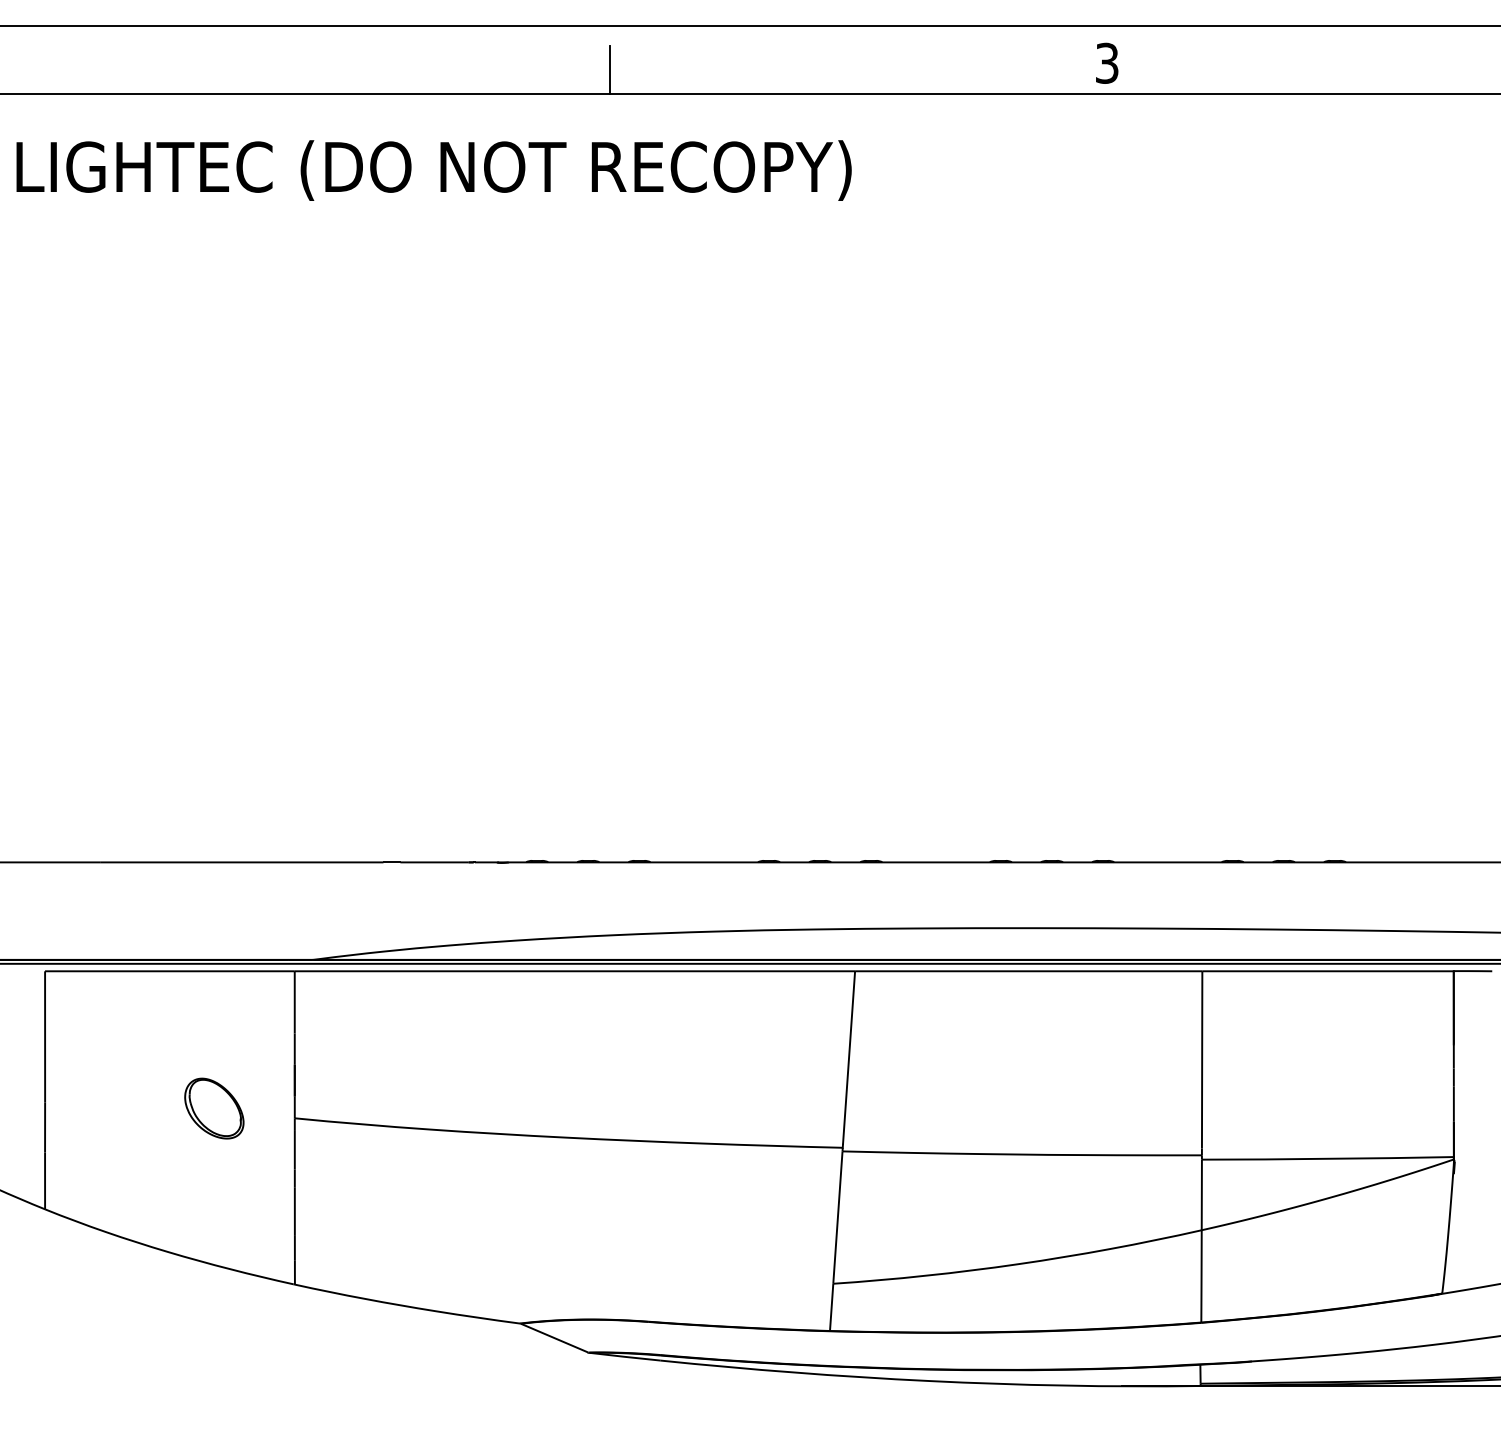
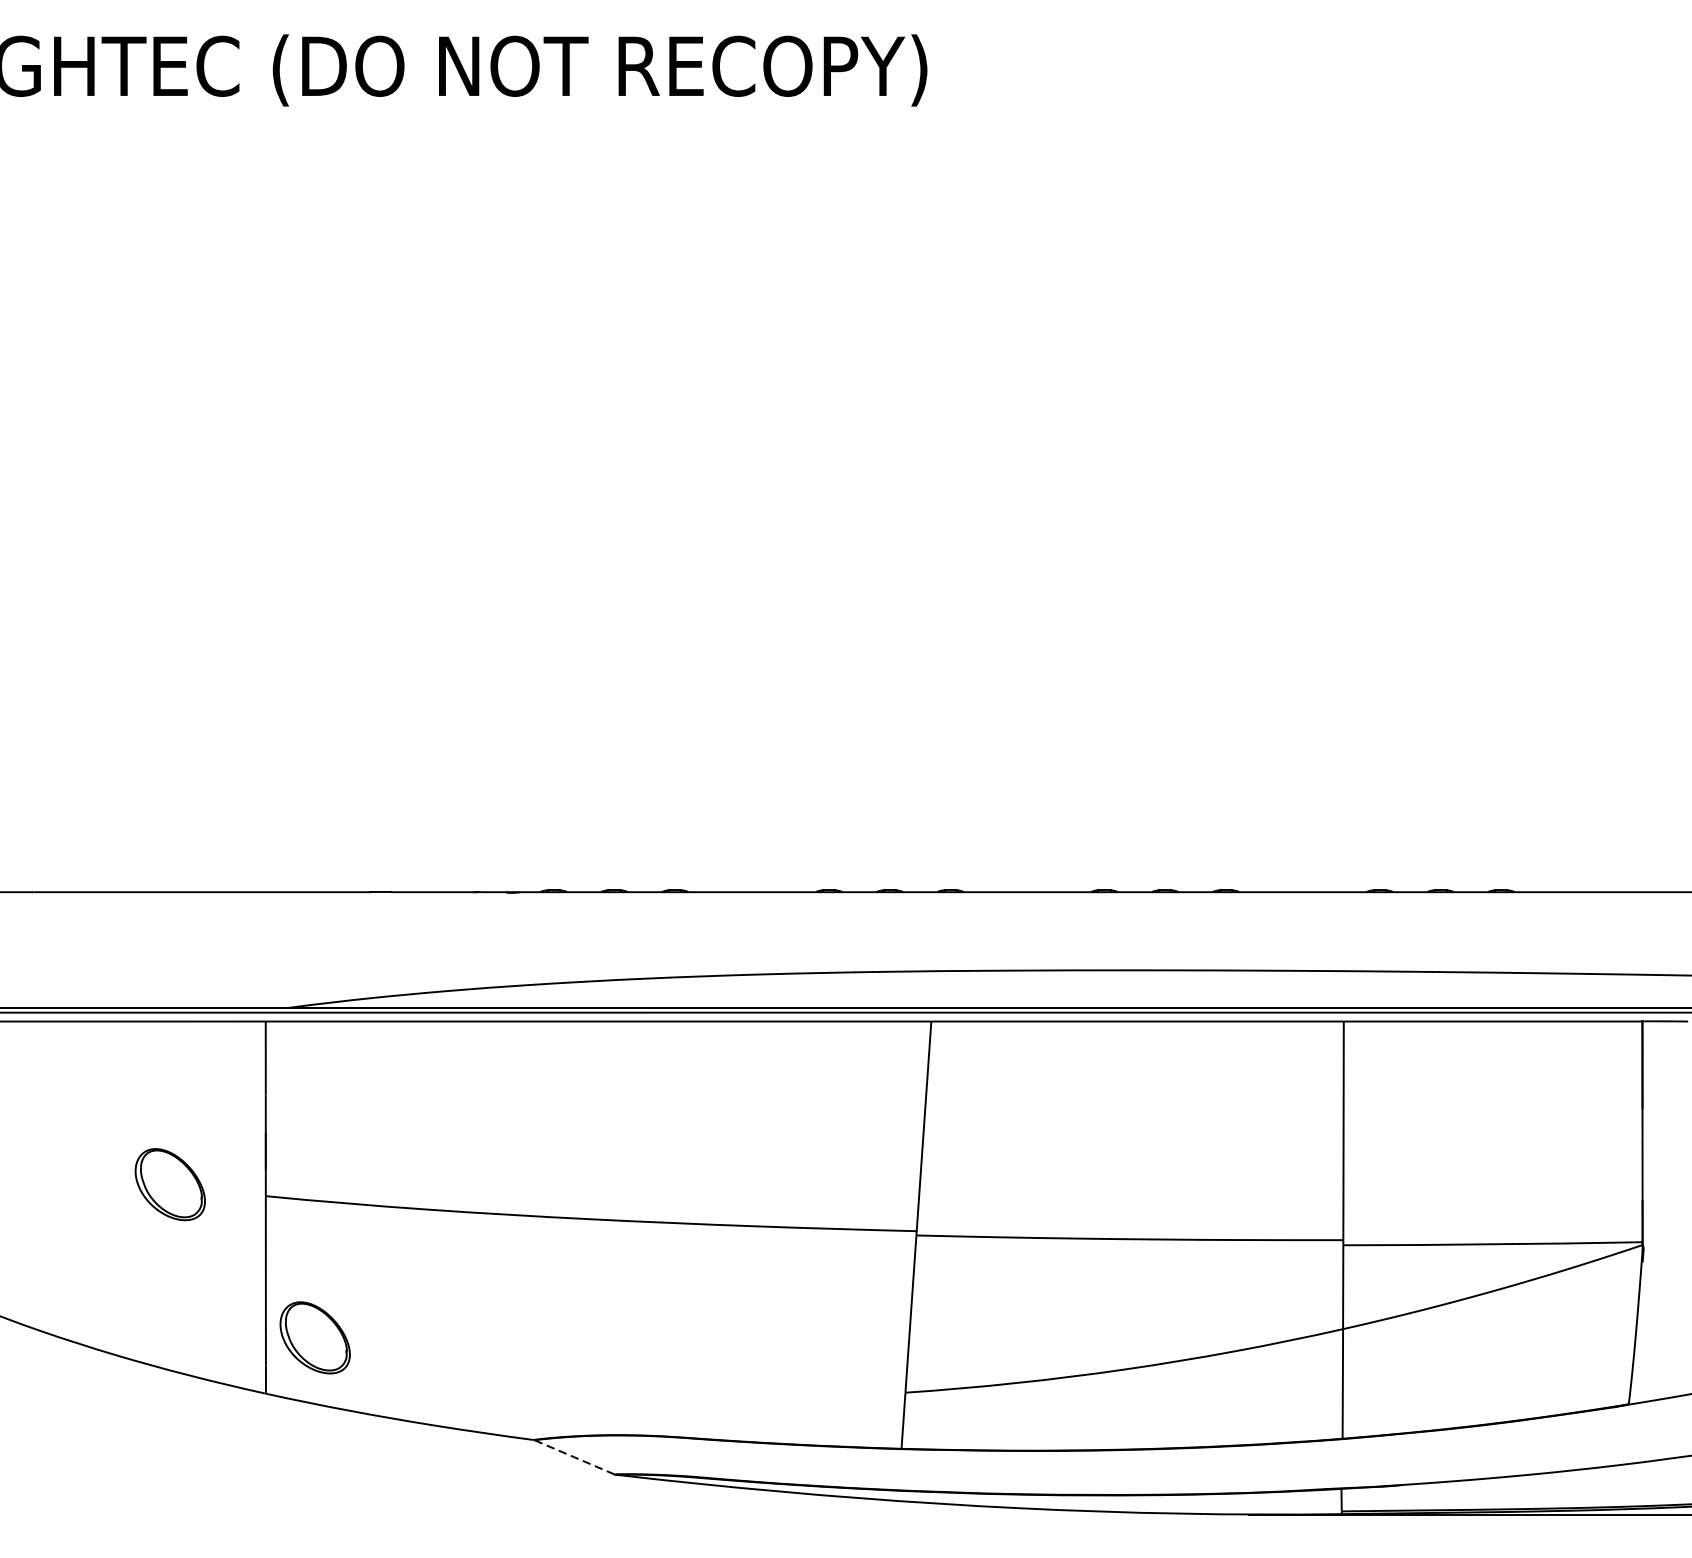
part: (336, 1237) -> (315, 1337), added
line: (554, 1338) -> (574, 1457), solid -> dashed

